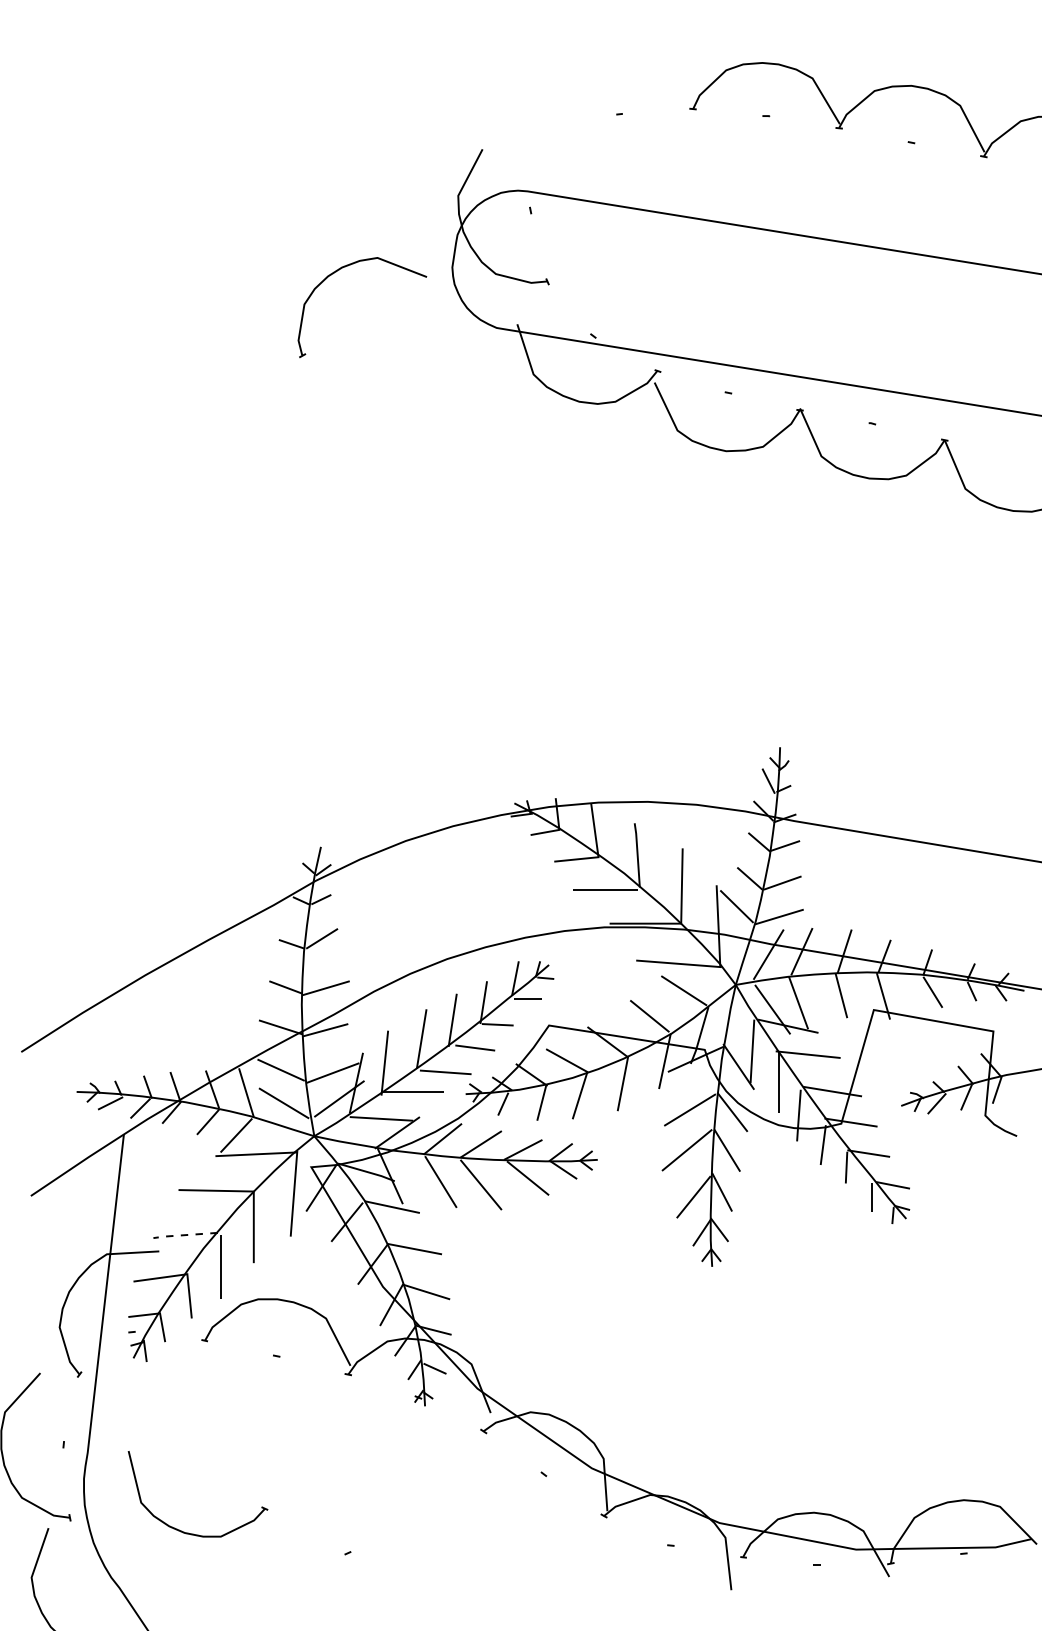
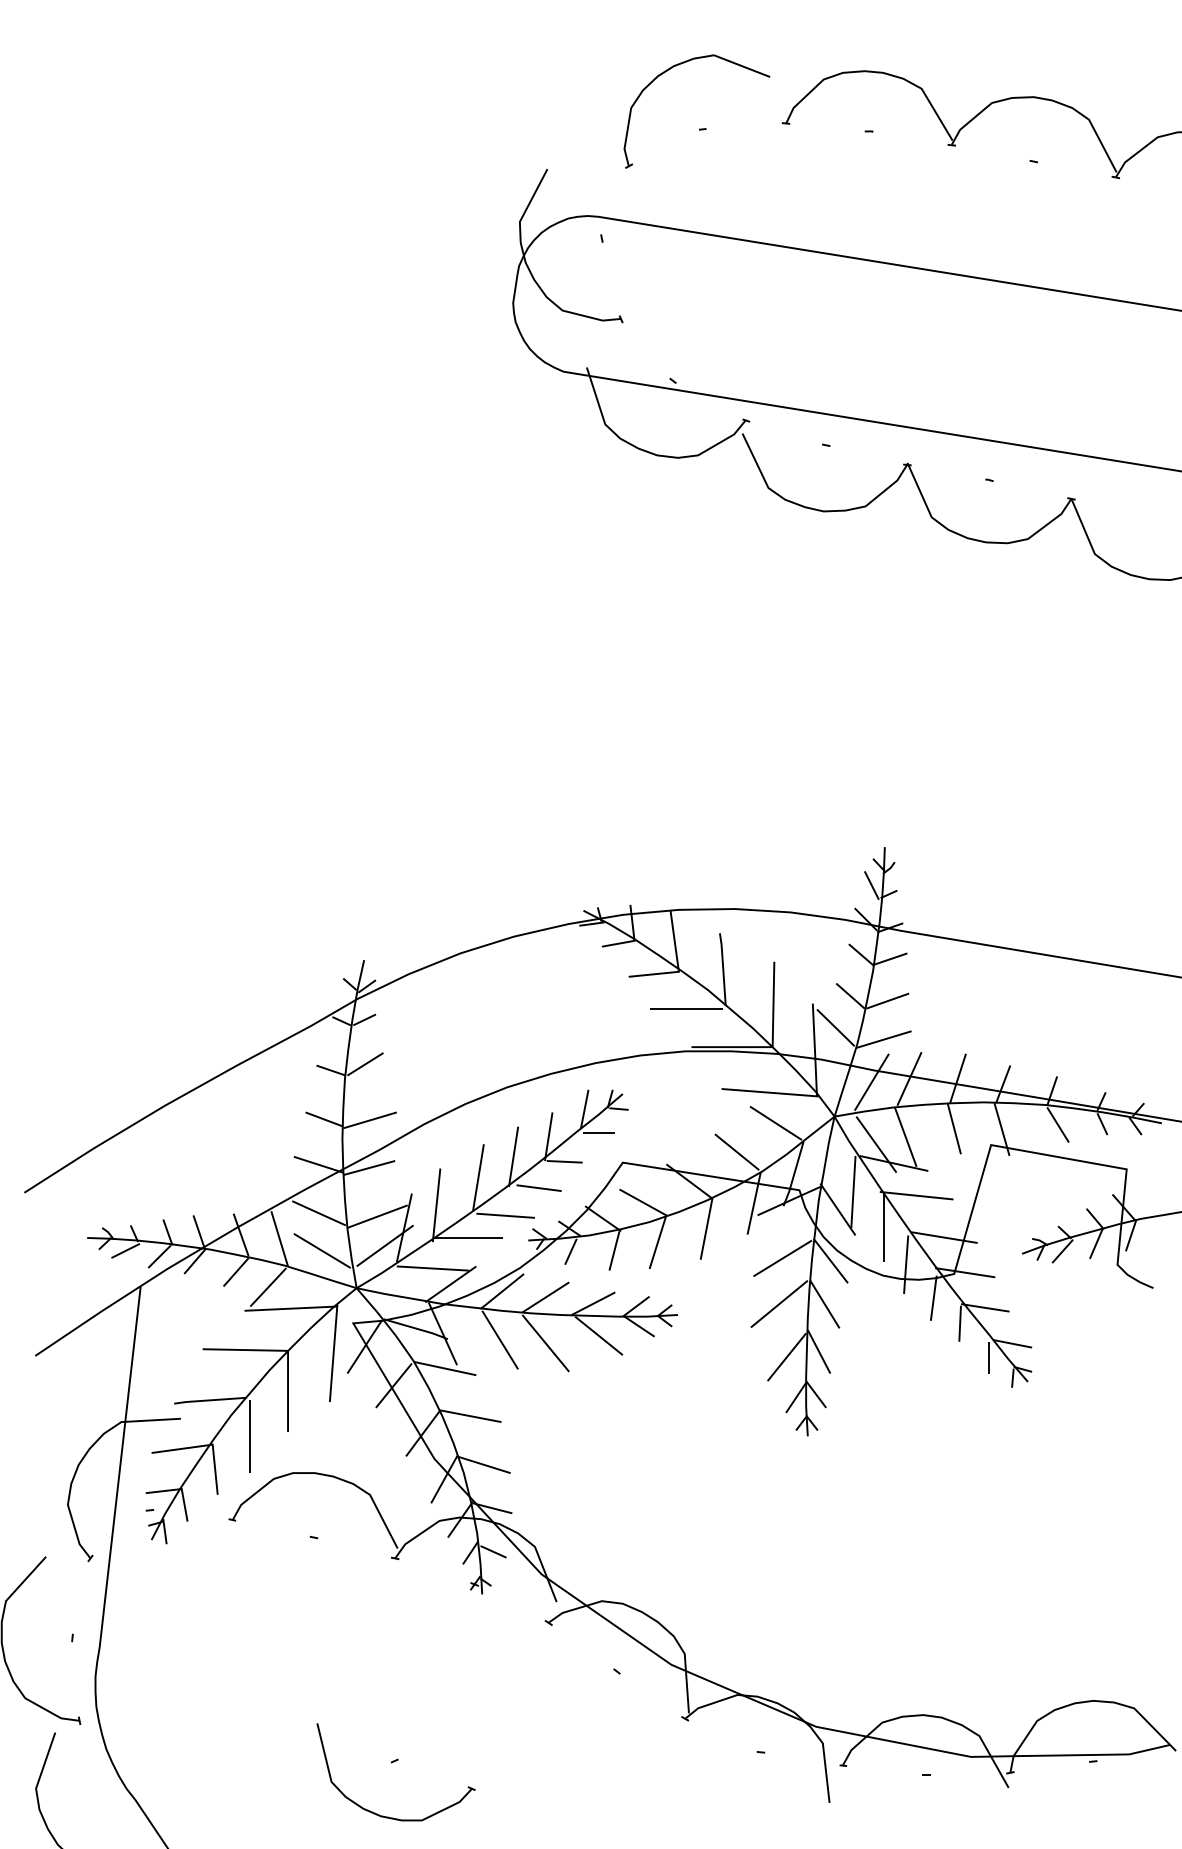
part: (348, 266) -> (681, 65), moved
line: (185, 1235) -> (210, 1400), dashed -> solid
part: (188, 1532) -> (385, 1815), moved

